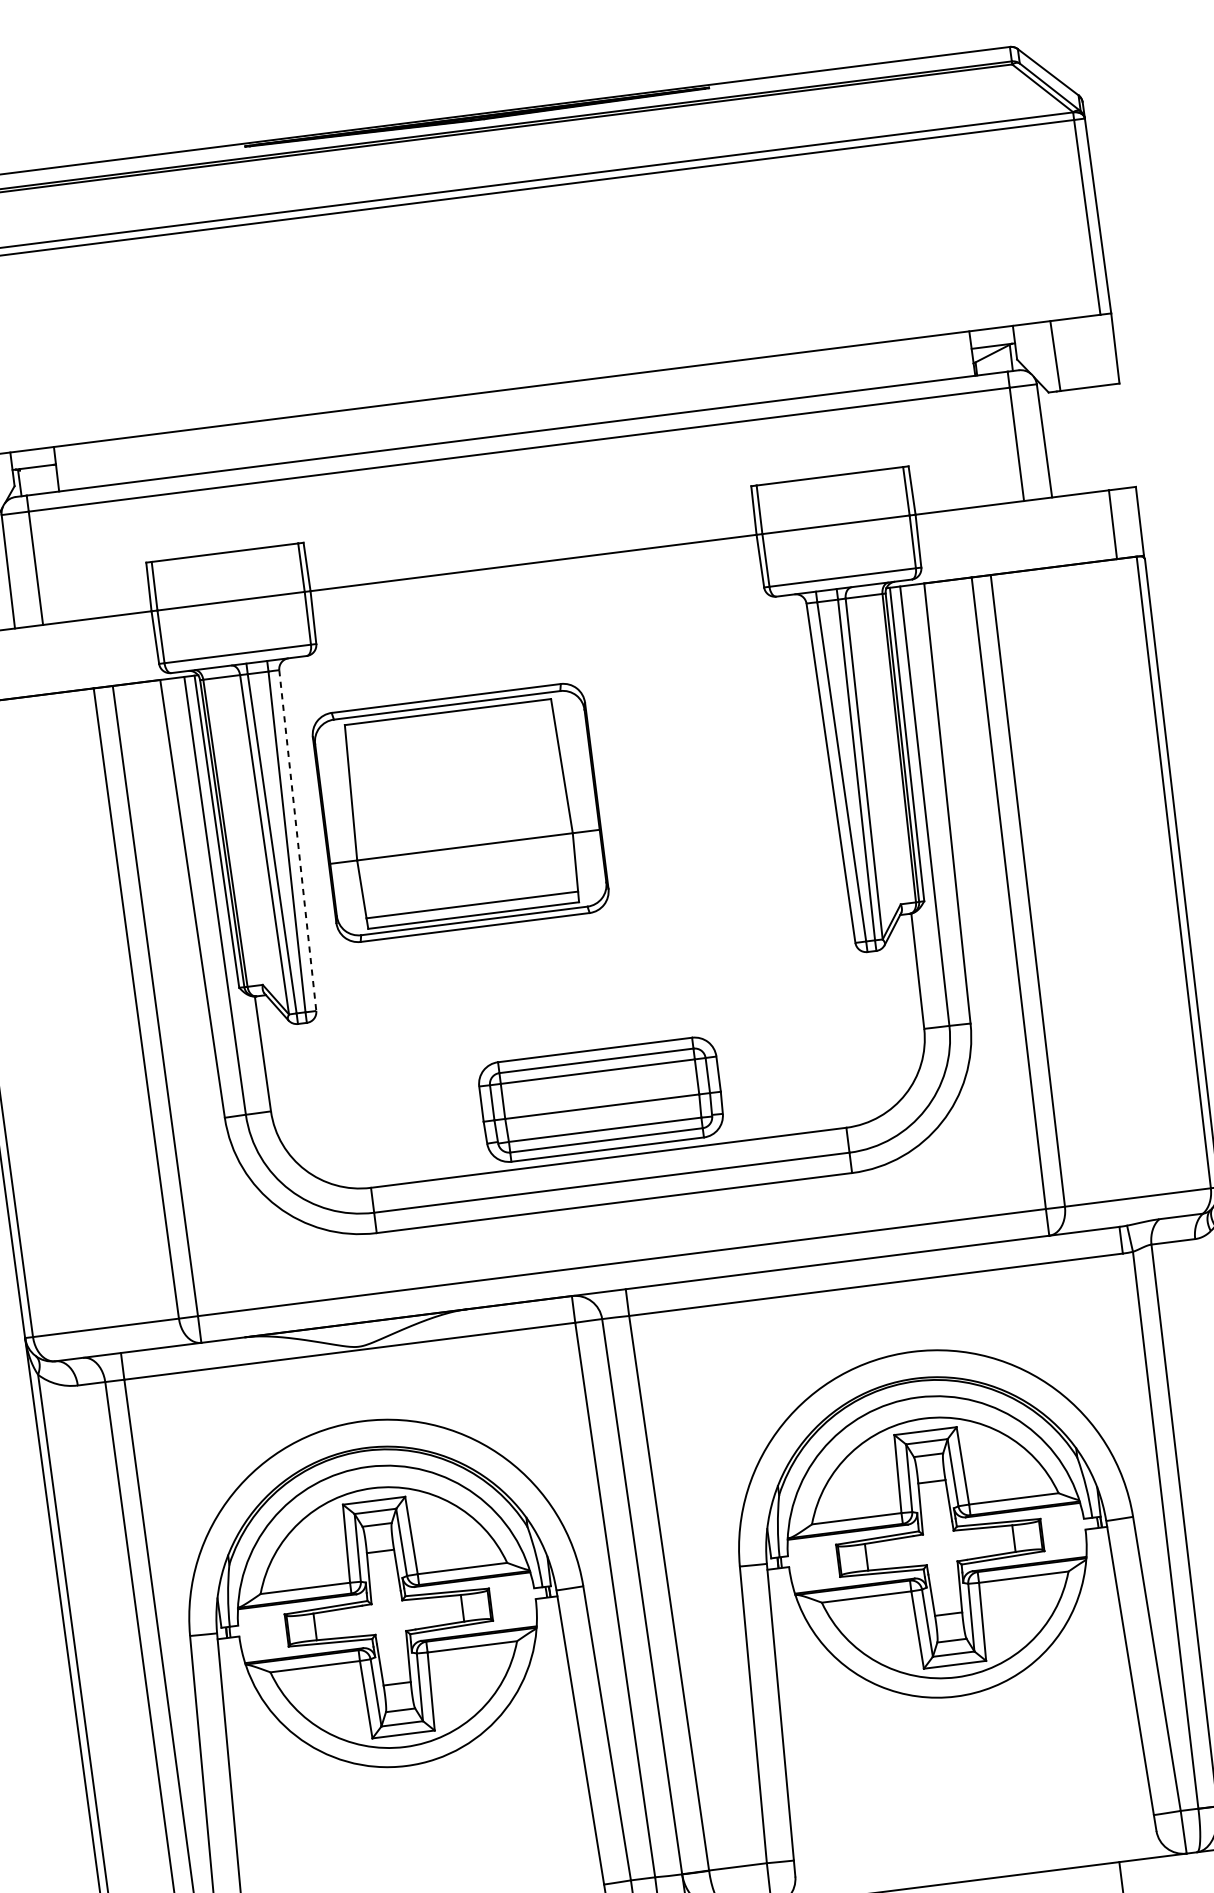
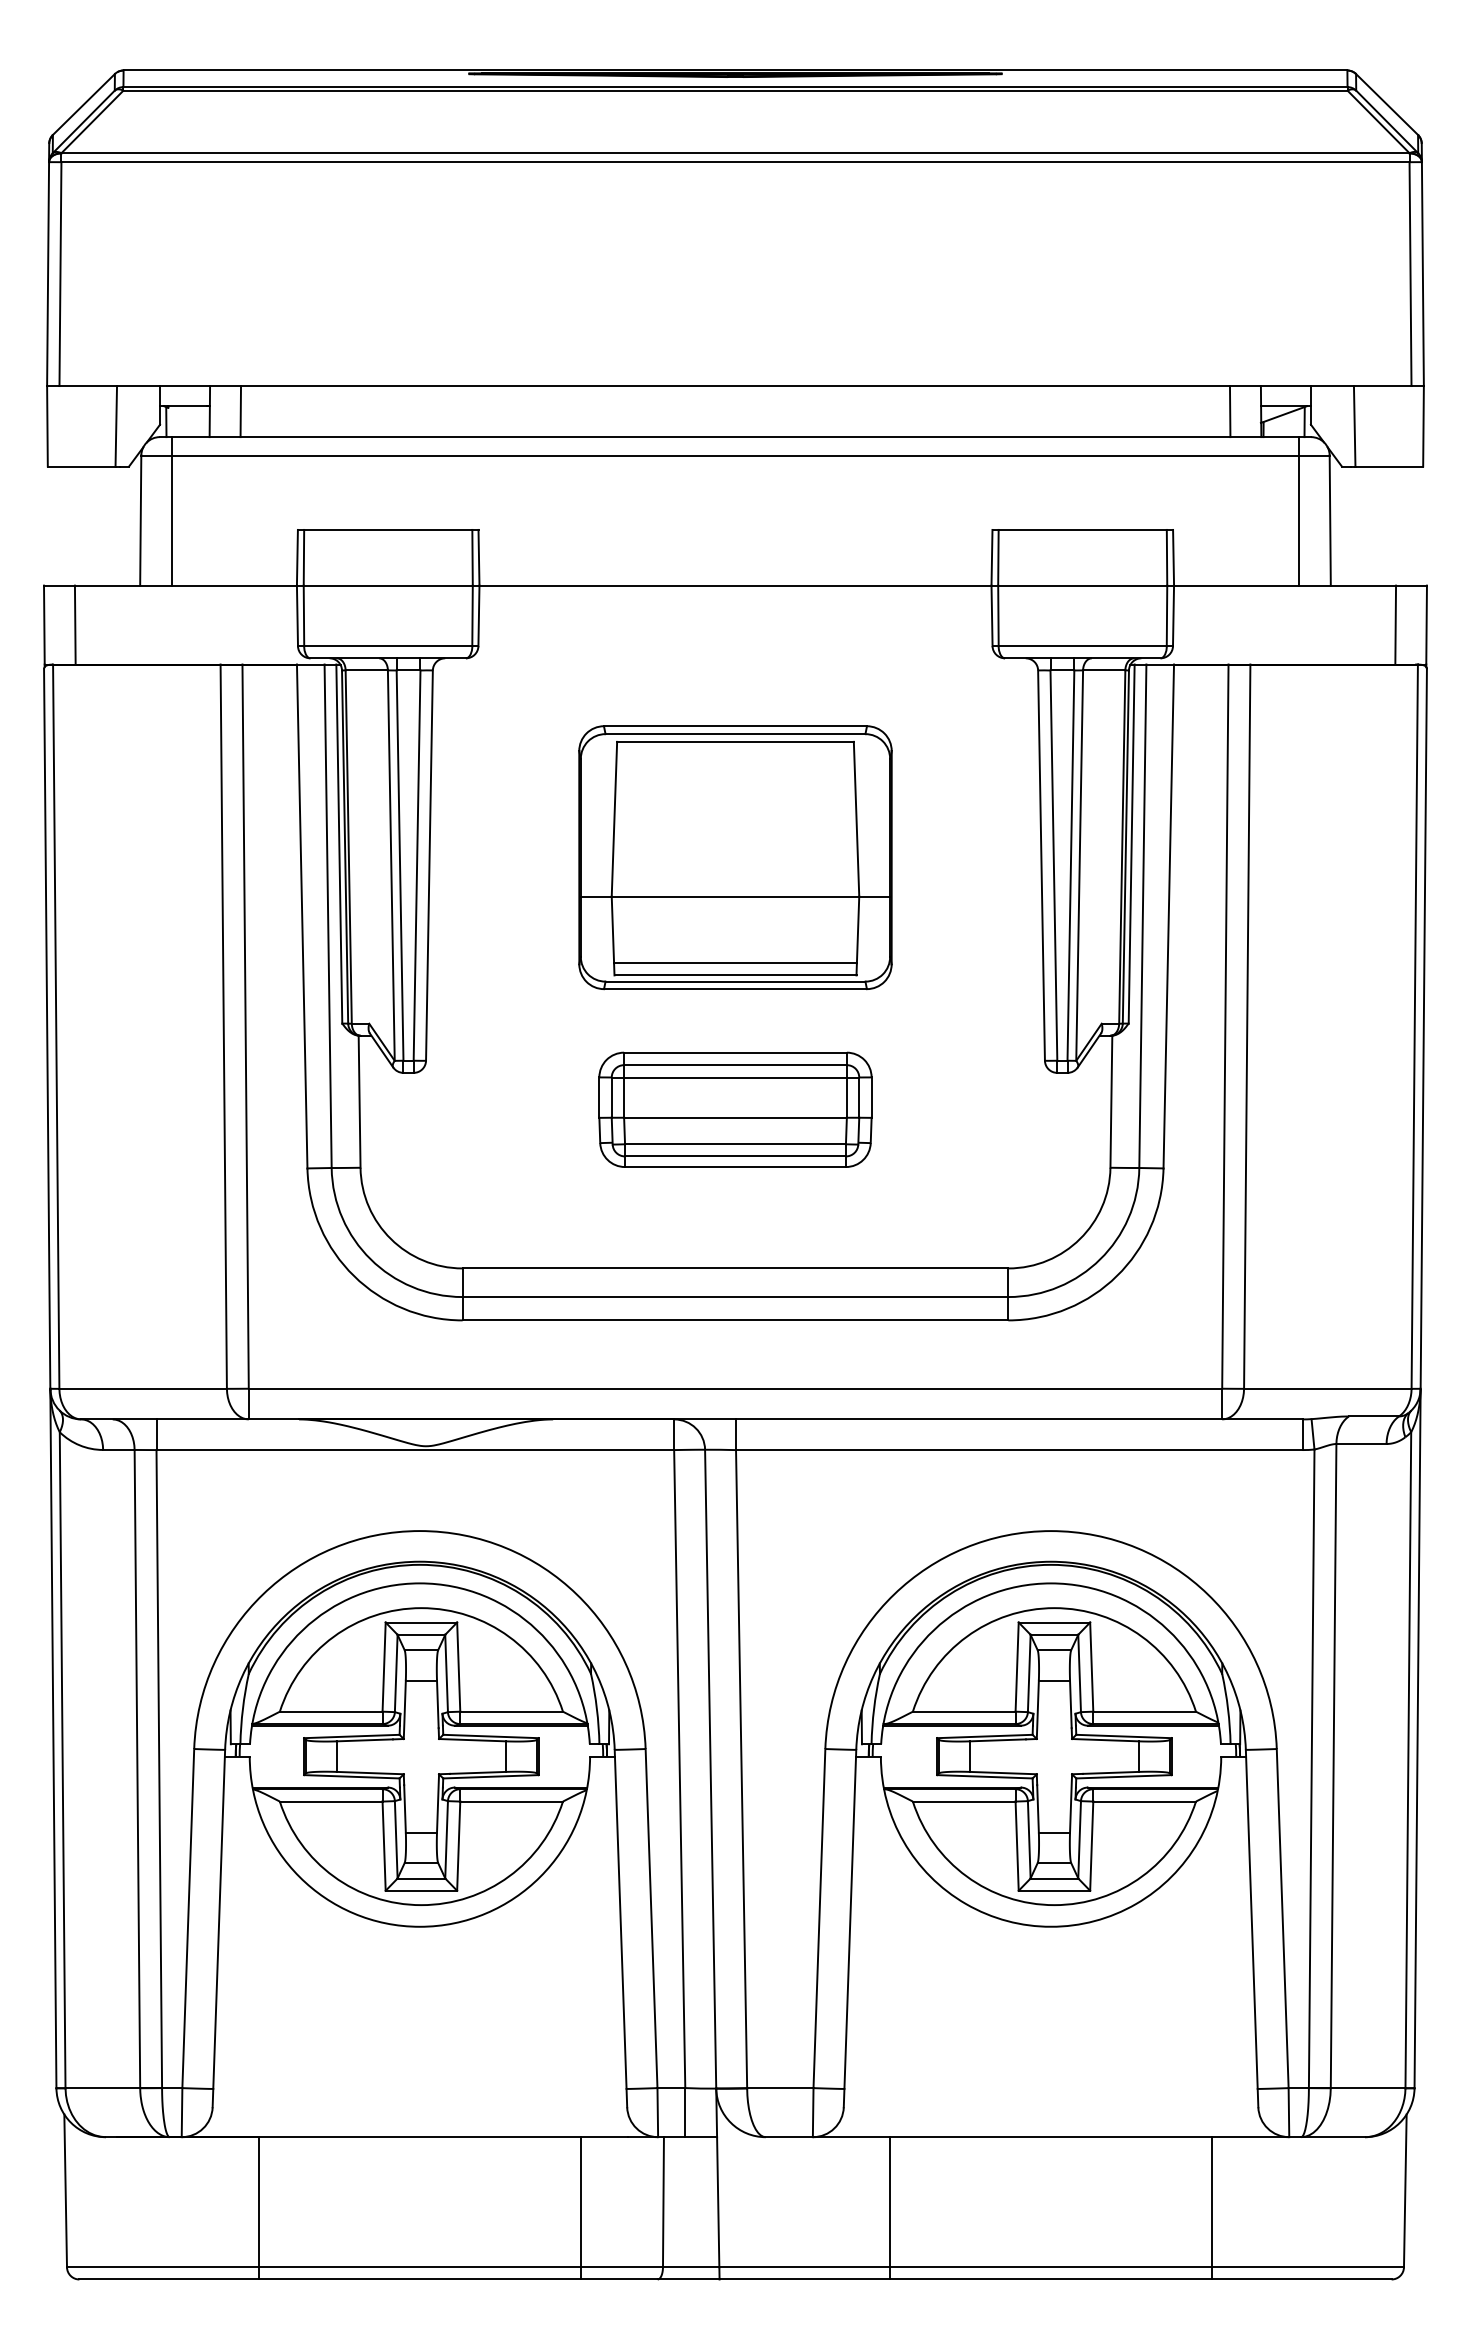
line: (944, 356) -> (1229, 411), added
line: (83, 465) -> (240, 411), added
part: (460, 812) -> (735, 857), moved
line: (297, 841) -> (429, 866), dashed -> solid
part: (601, 1099) -> (735, 1109), moved

